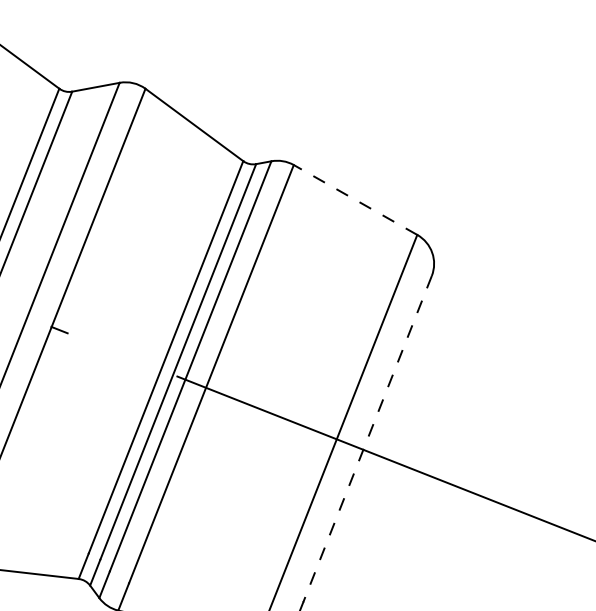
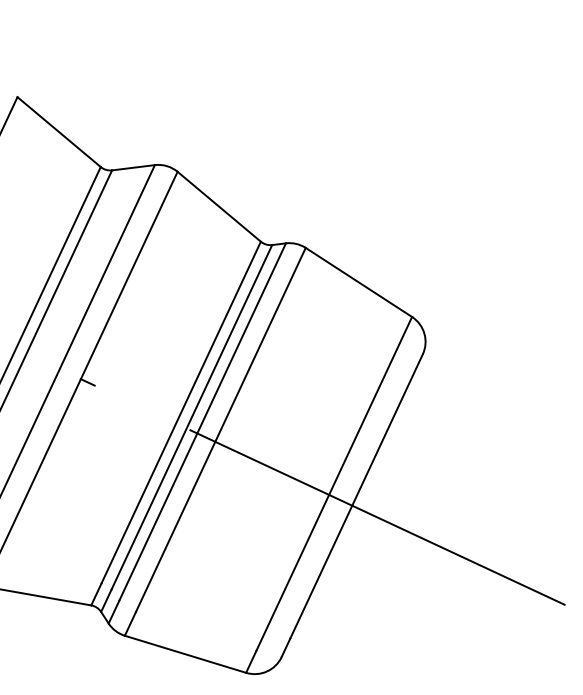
line: (355, 200) -> (358, 282), dashed -> solid
line: (367, 439) -> (356, 496), dashed -> solid

